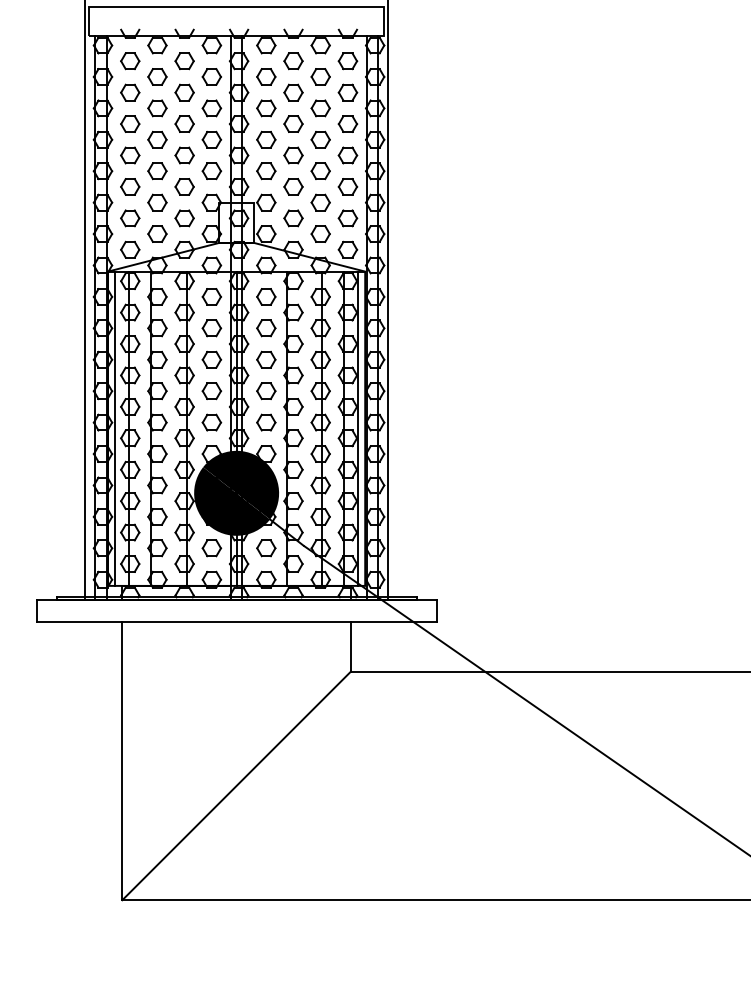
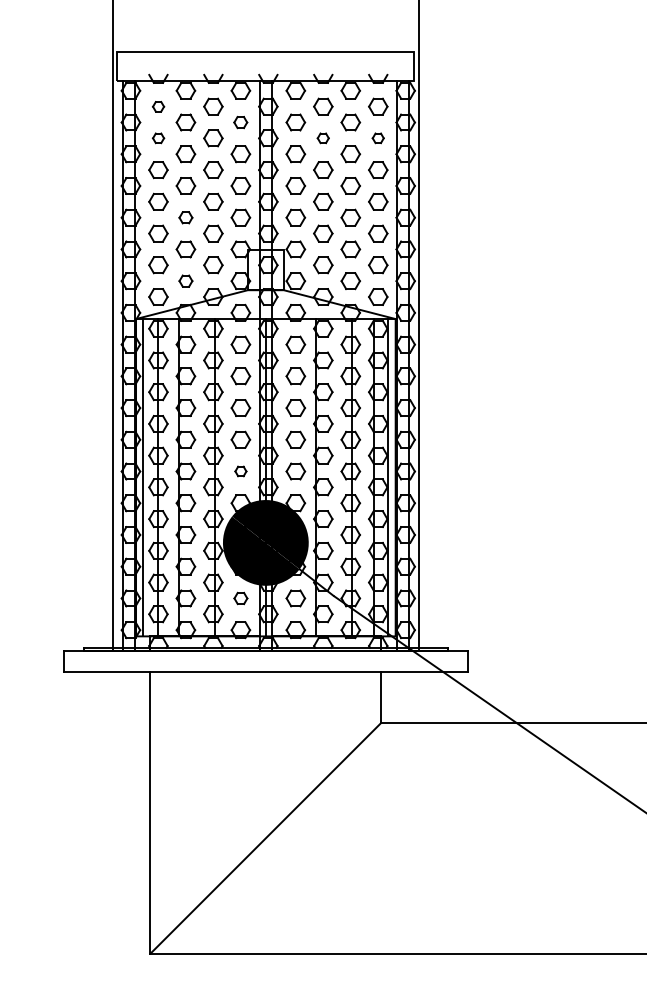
part: (130, 61) -> (158, 106), size x0.6
part: (211, 76) -> (240, 122), size x0.7
part: (130, 92) -> (158, 138), size x0.6
part: (293, 92) -> (323, 138), size x0.6
part: (347, 92) -> (377, 138), size x0.6
part: (157, 171) -> (185, 217), size x0.7
part: (157, 233) -> (185, 280), size x0.7
part: (211, 422) -> (240, 471), size x0.6
part: (211, 548) -> (240, 598), size x0.7

